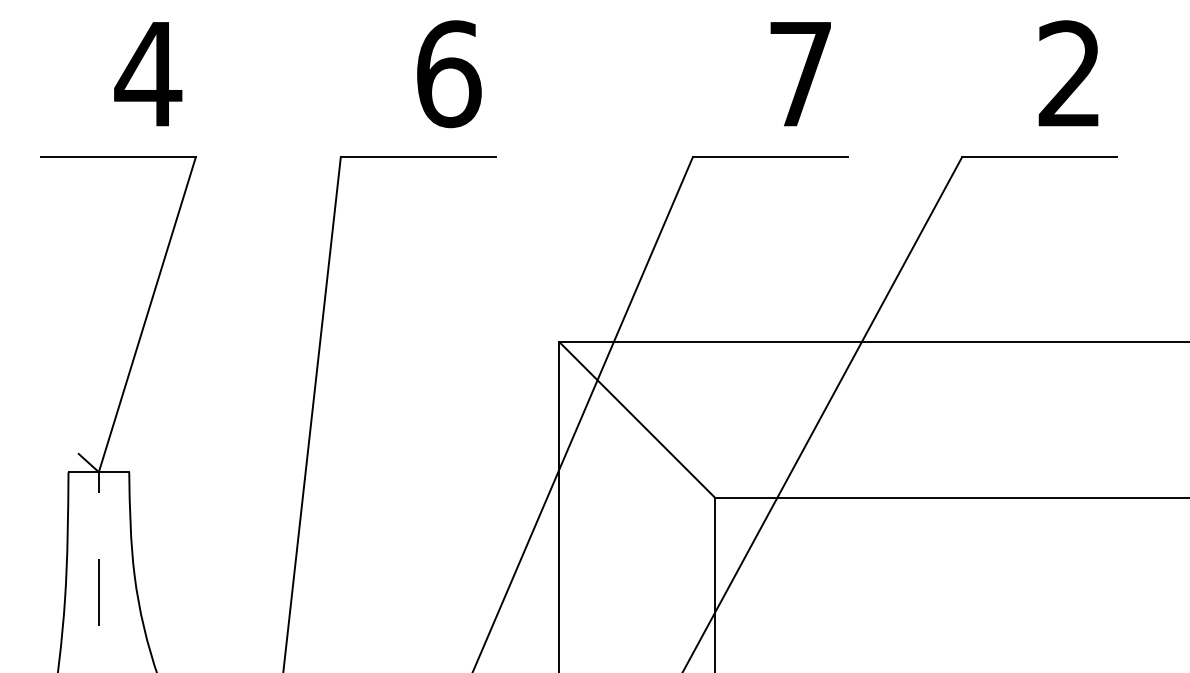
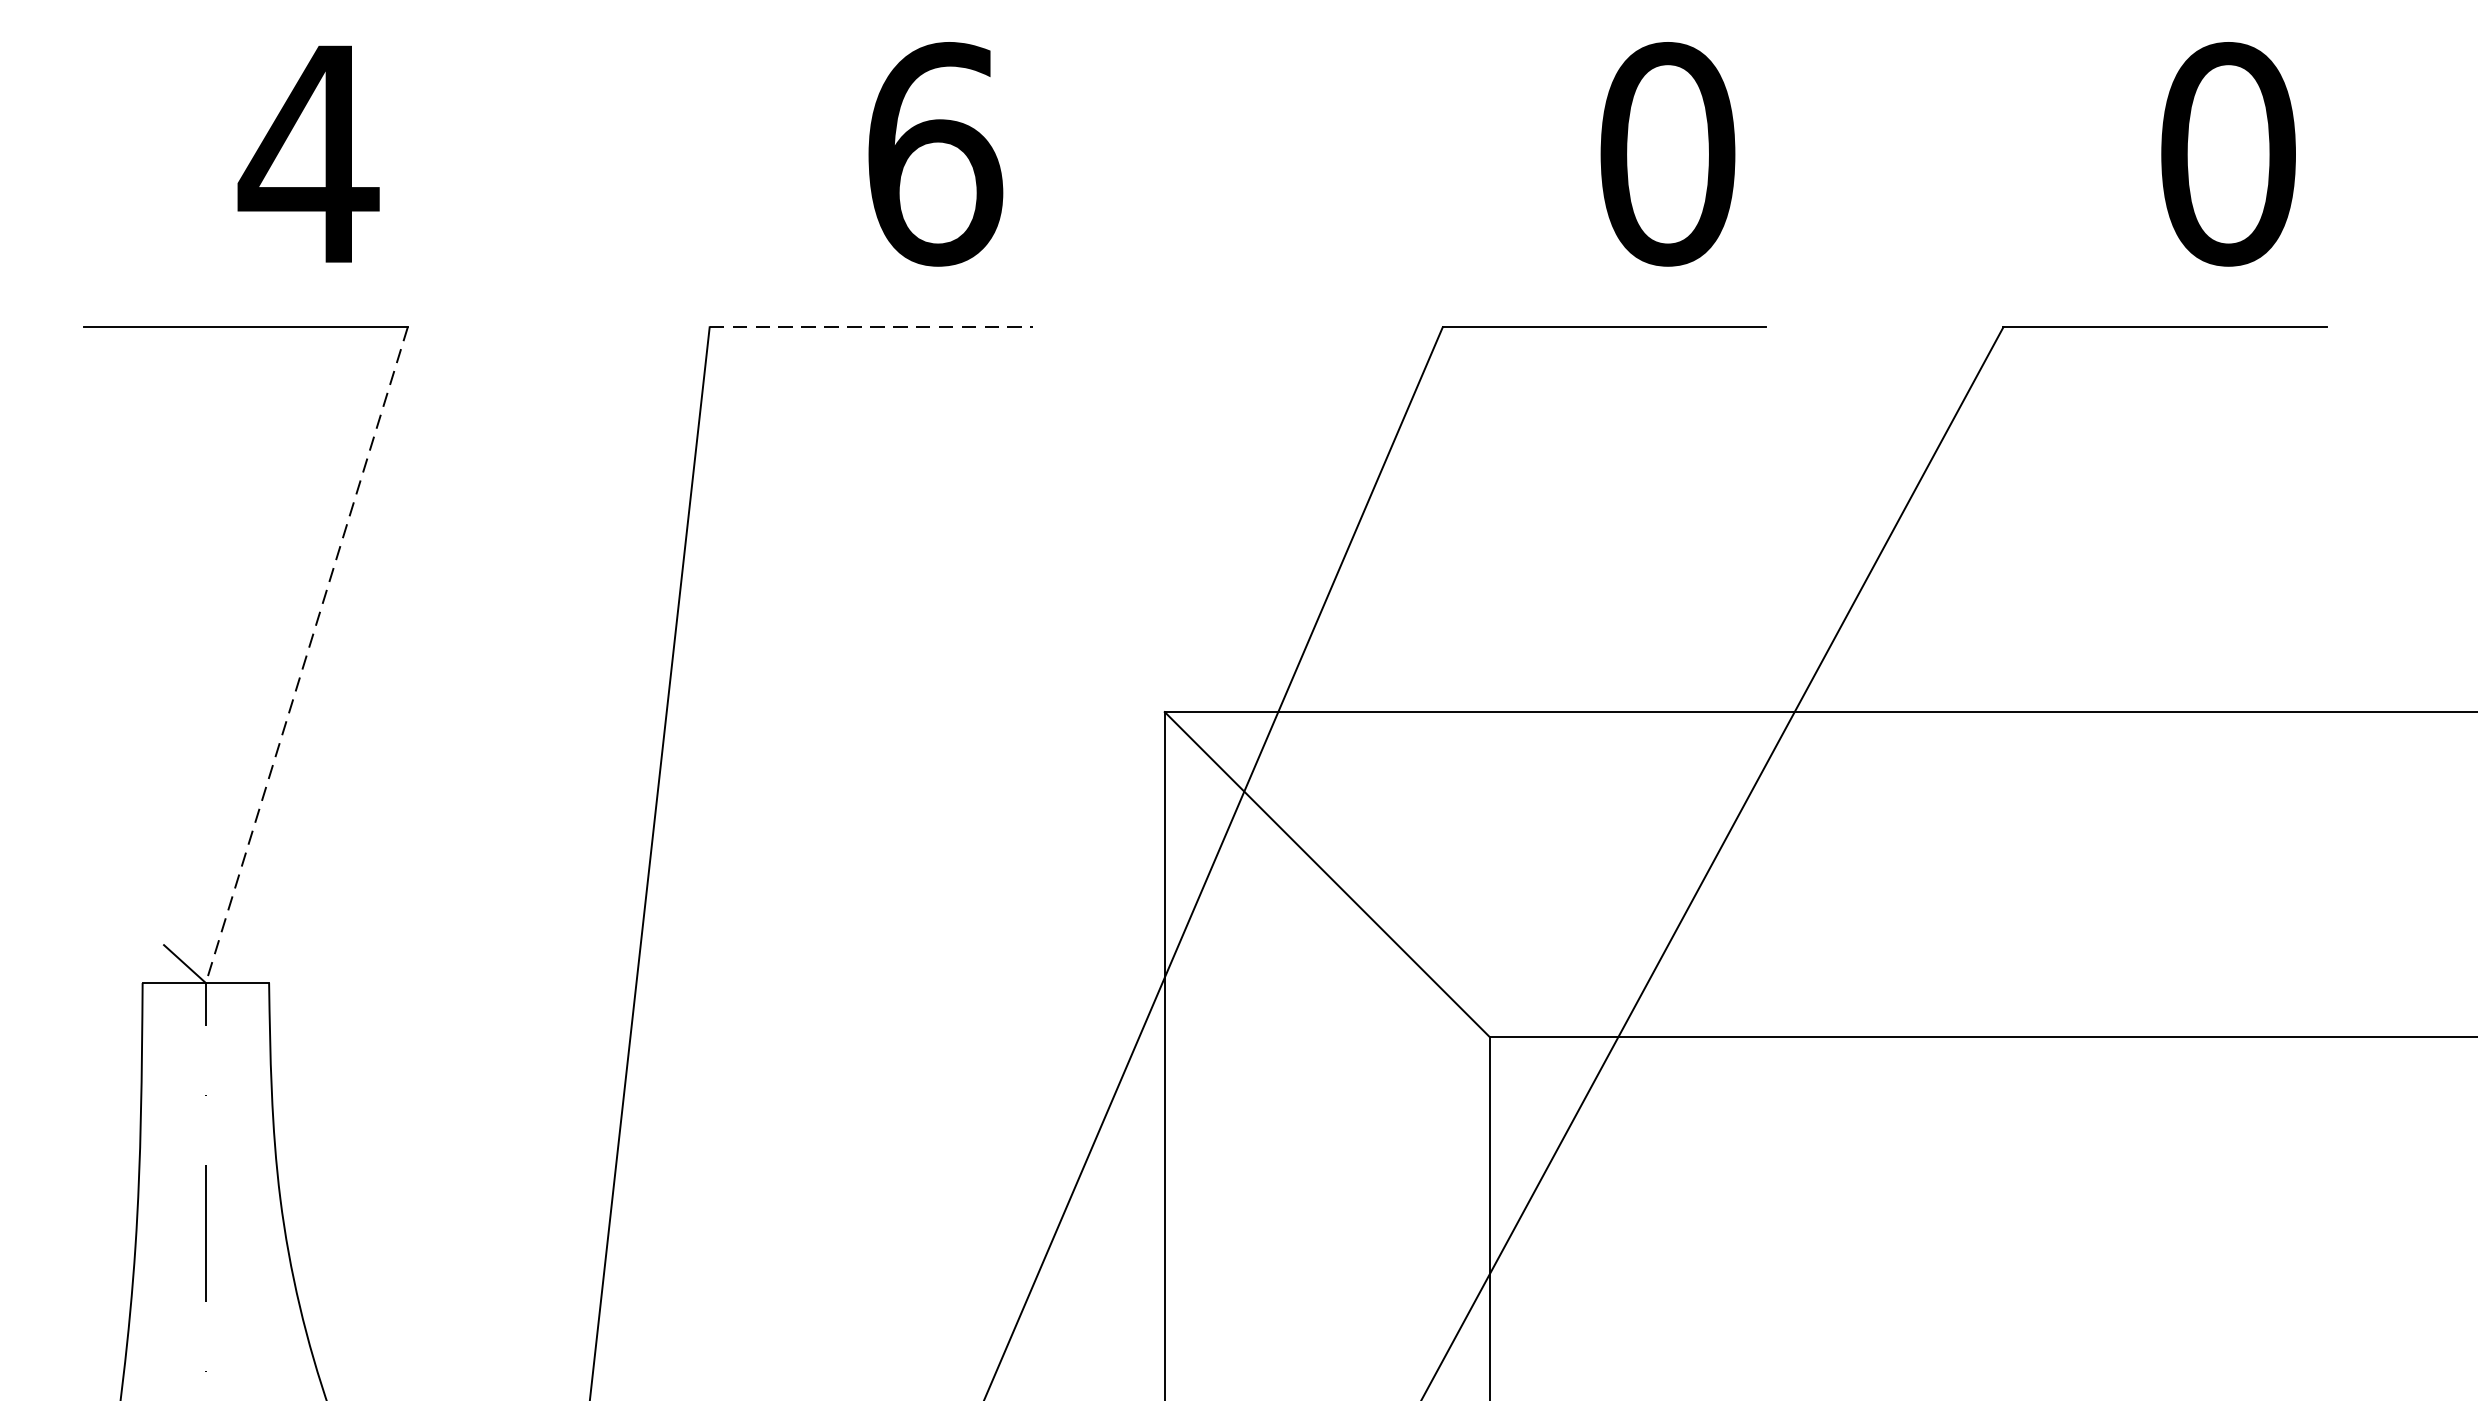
text: (800, 74) -> (1666, 154), 7 -> 0
text: (1070, 74) -> (2229, 154), 2 -> 0
line: (418, 157) -> (871, 327), solid -> dashed
line: (147, 314) -> (307, 654), solid -> dashed

